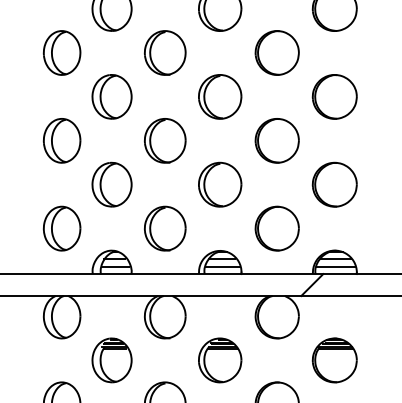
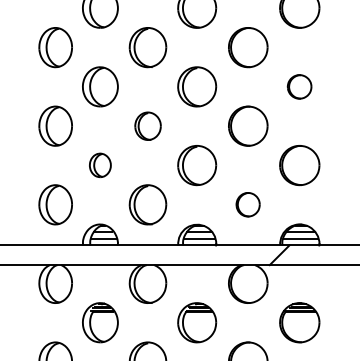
part: (334, 96) -> (299, 86), size x0.6
part: (165, 140) -> (148, 125), size x0.7
part: (111, 184) -> (99, 165), size x0.6
part: (276, 228) -> (247, 204), size x0.6

